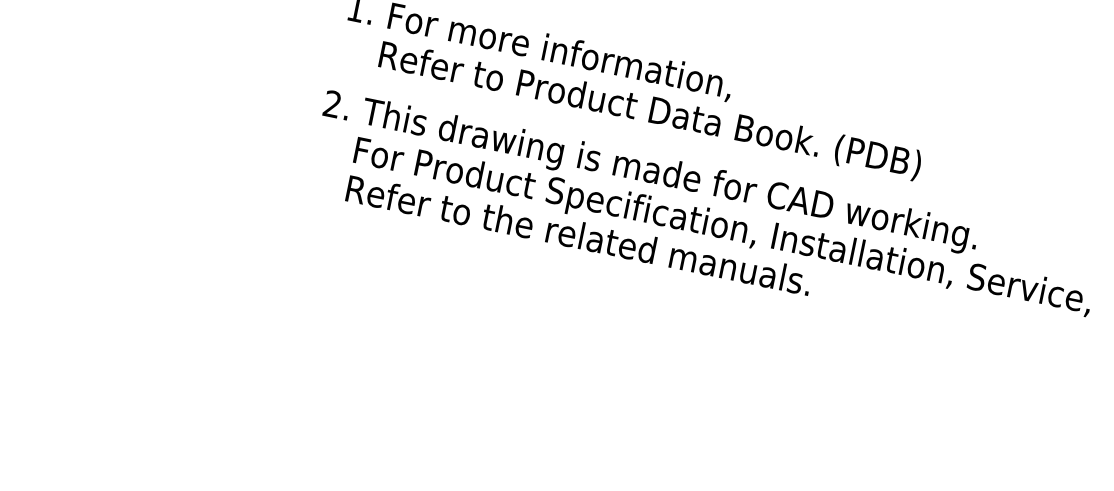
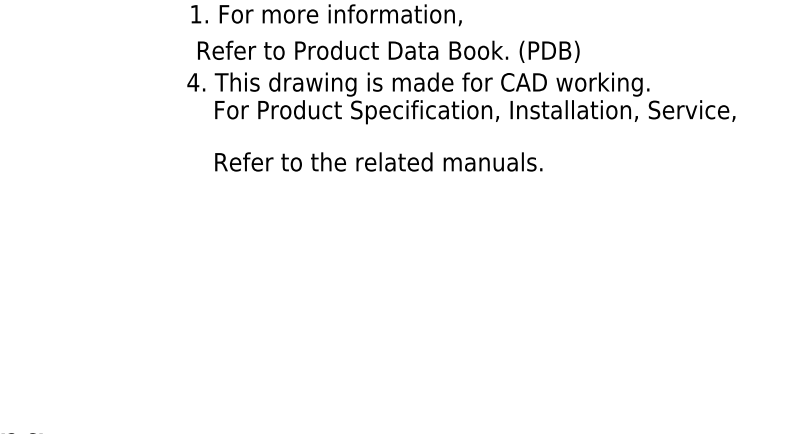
text: (332, 104) -> (193, 82), 2. -> 4.
text: (649, 110) -> (388, 51), moved
text: (578, 234) -> (378, 161), moved

